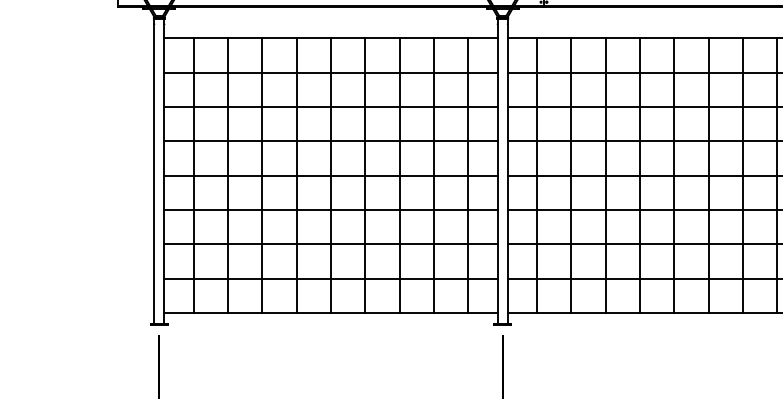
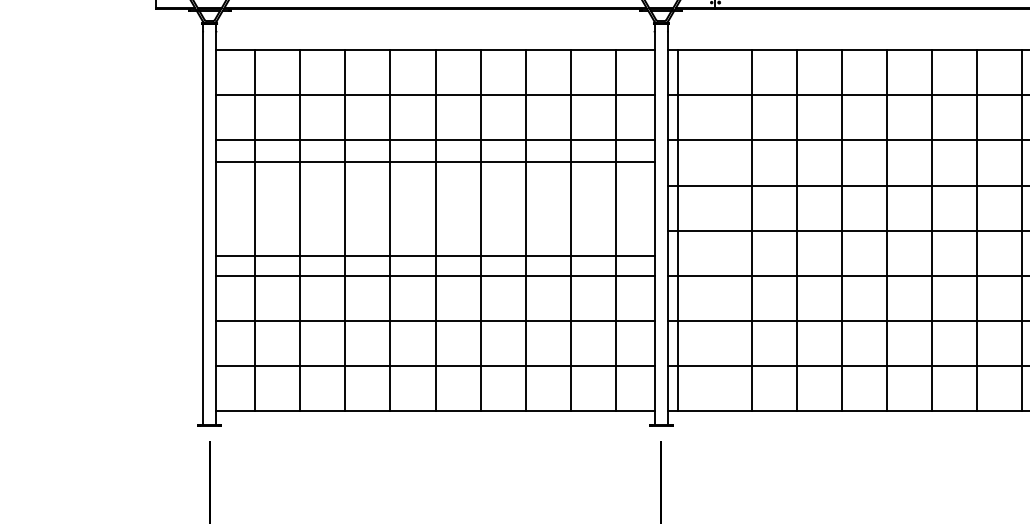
line: (331, 141) -> (435, 161), moved
line: (331, 175) -> (435, 255), moved
line: (537, 175) -> (678, 230), moved

